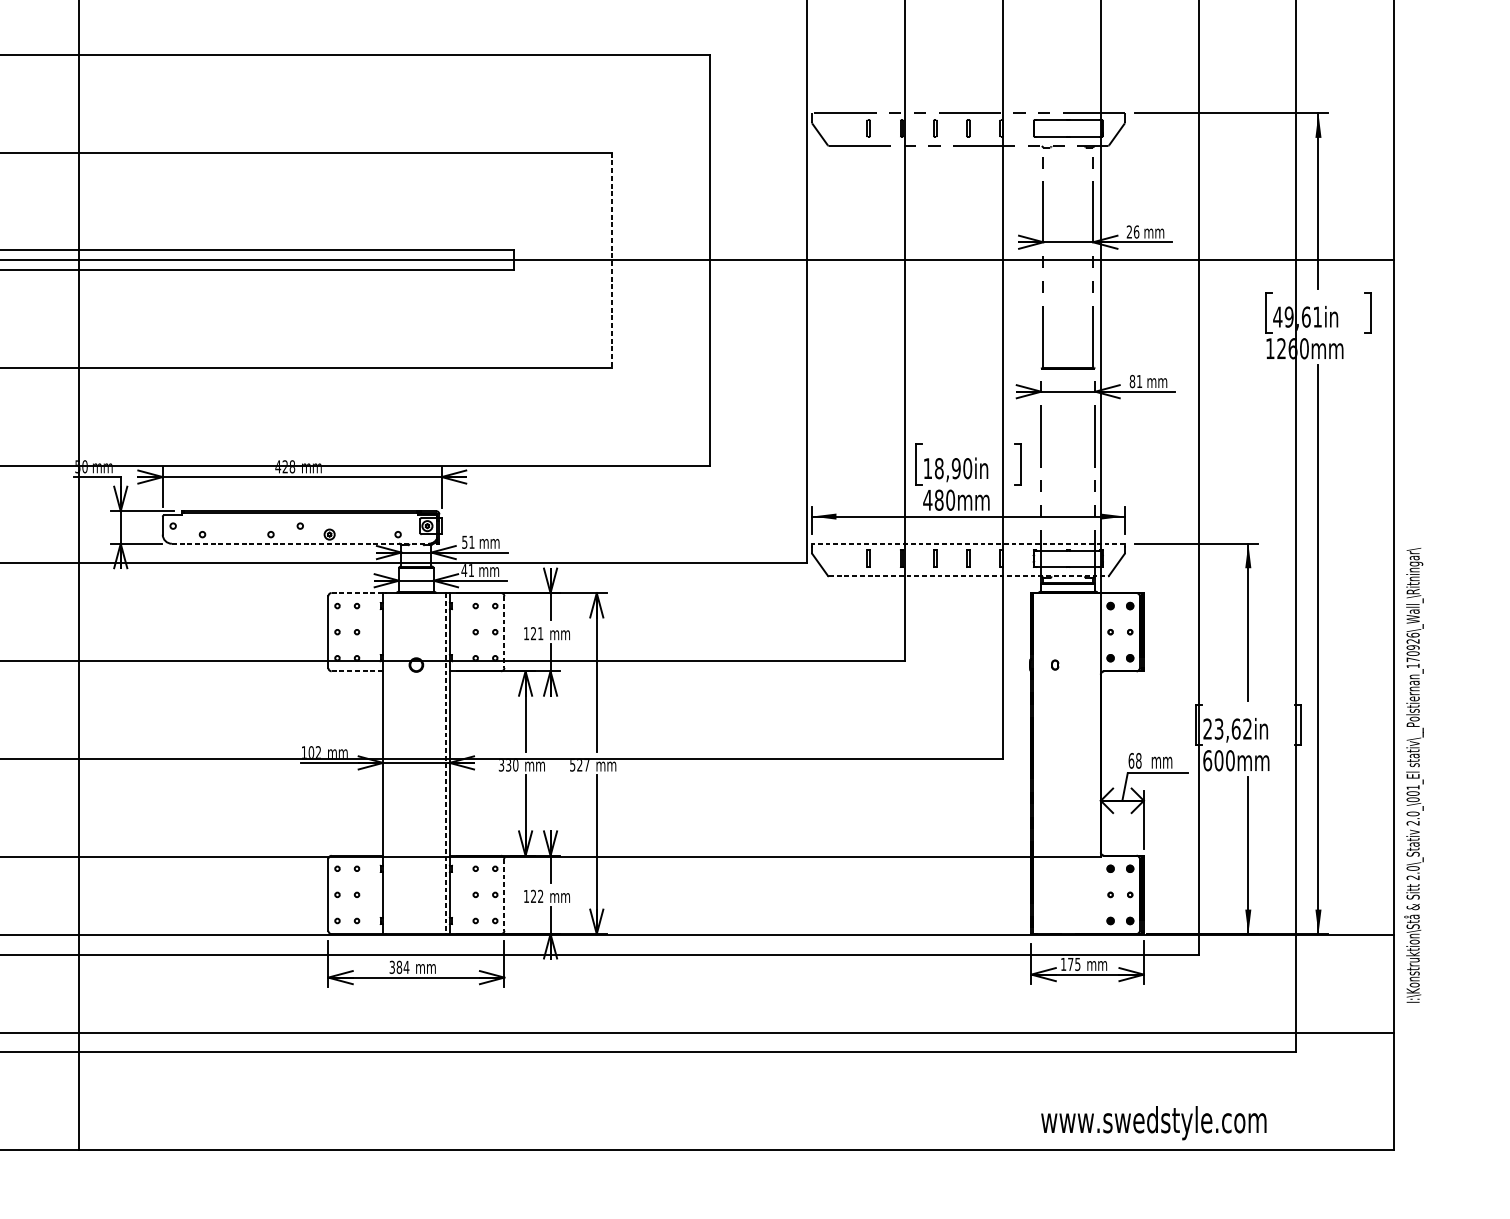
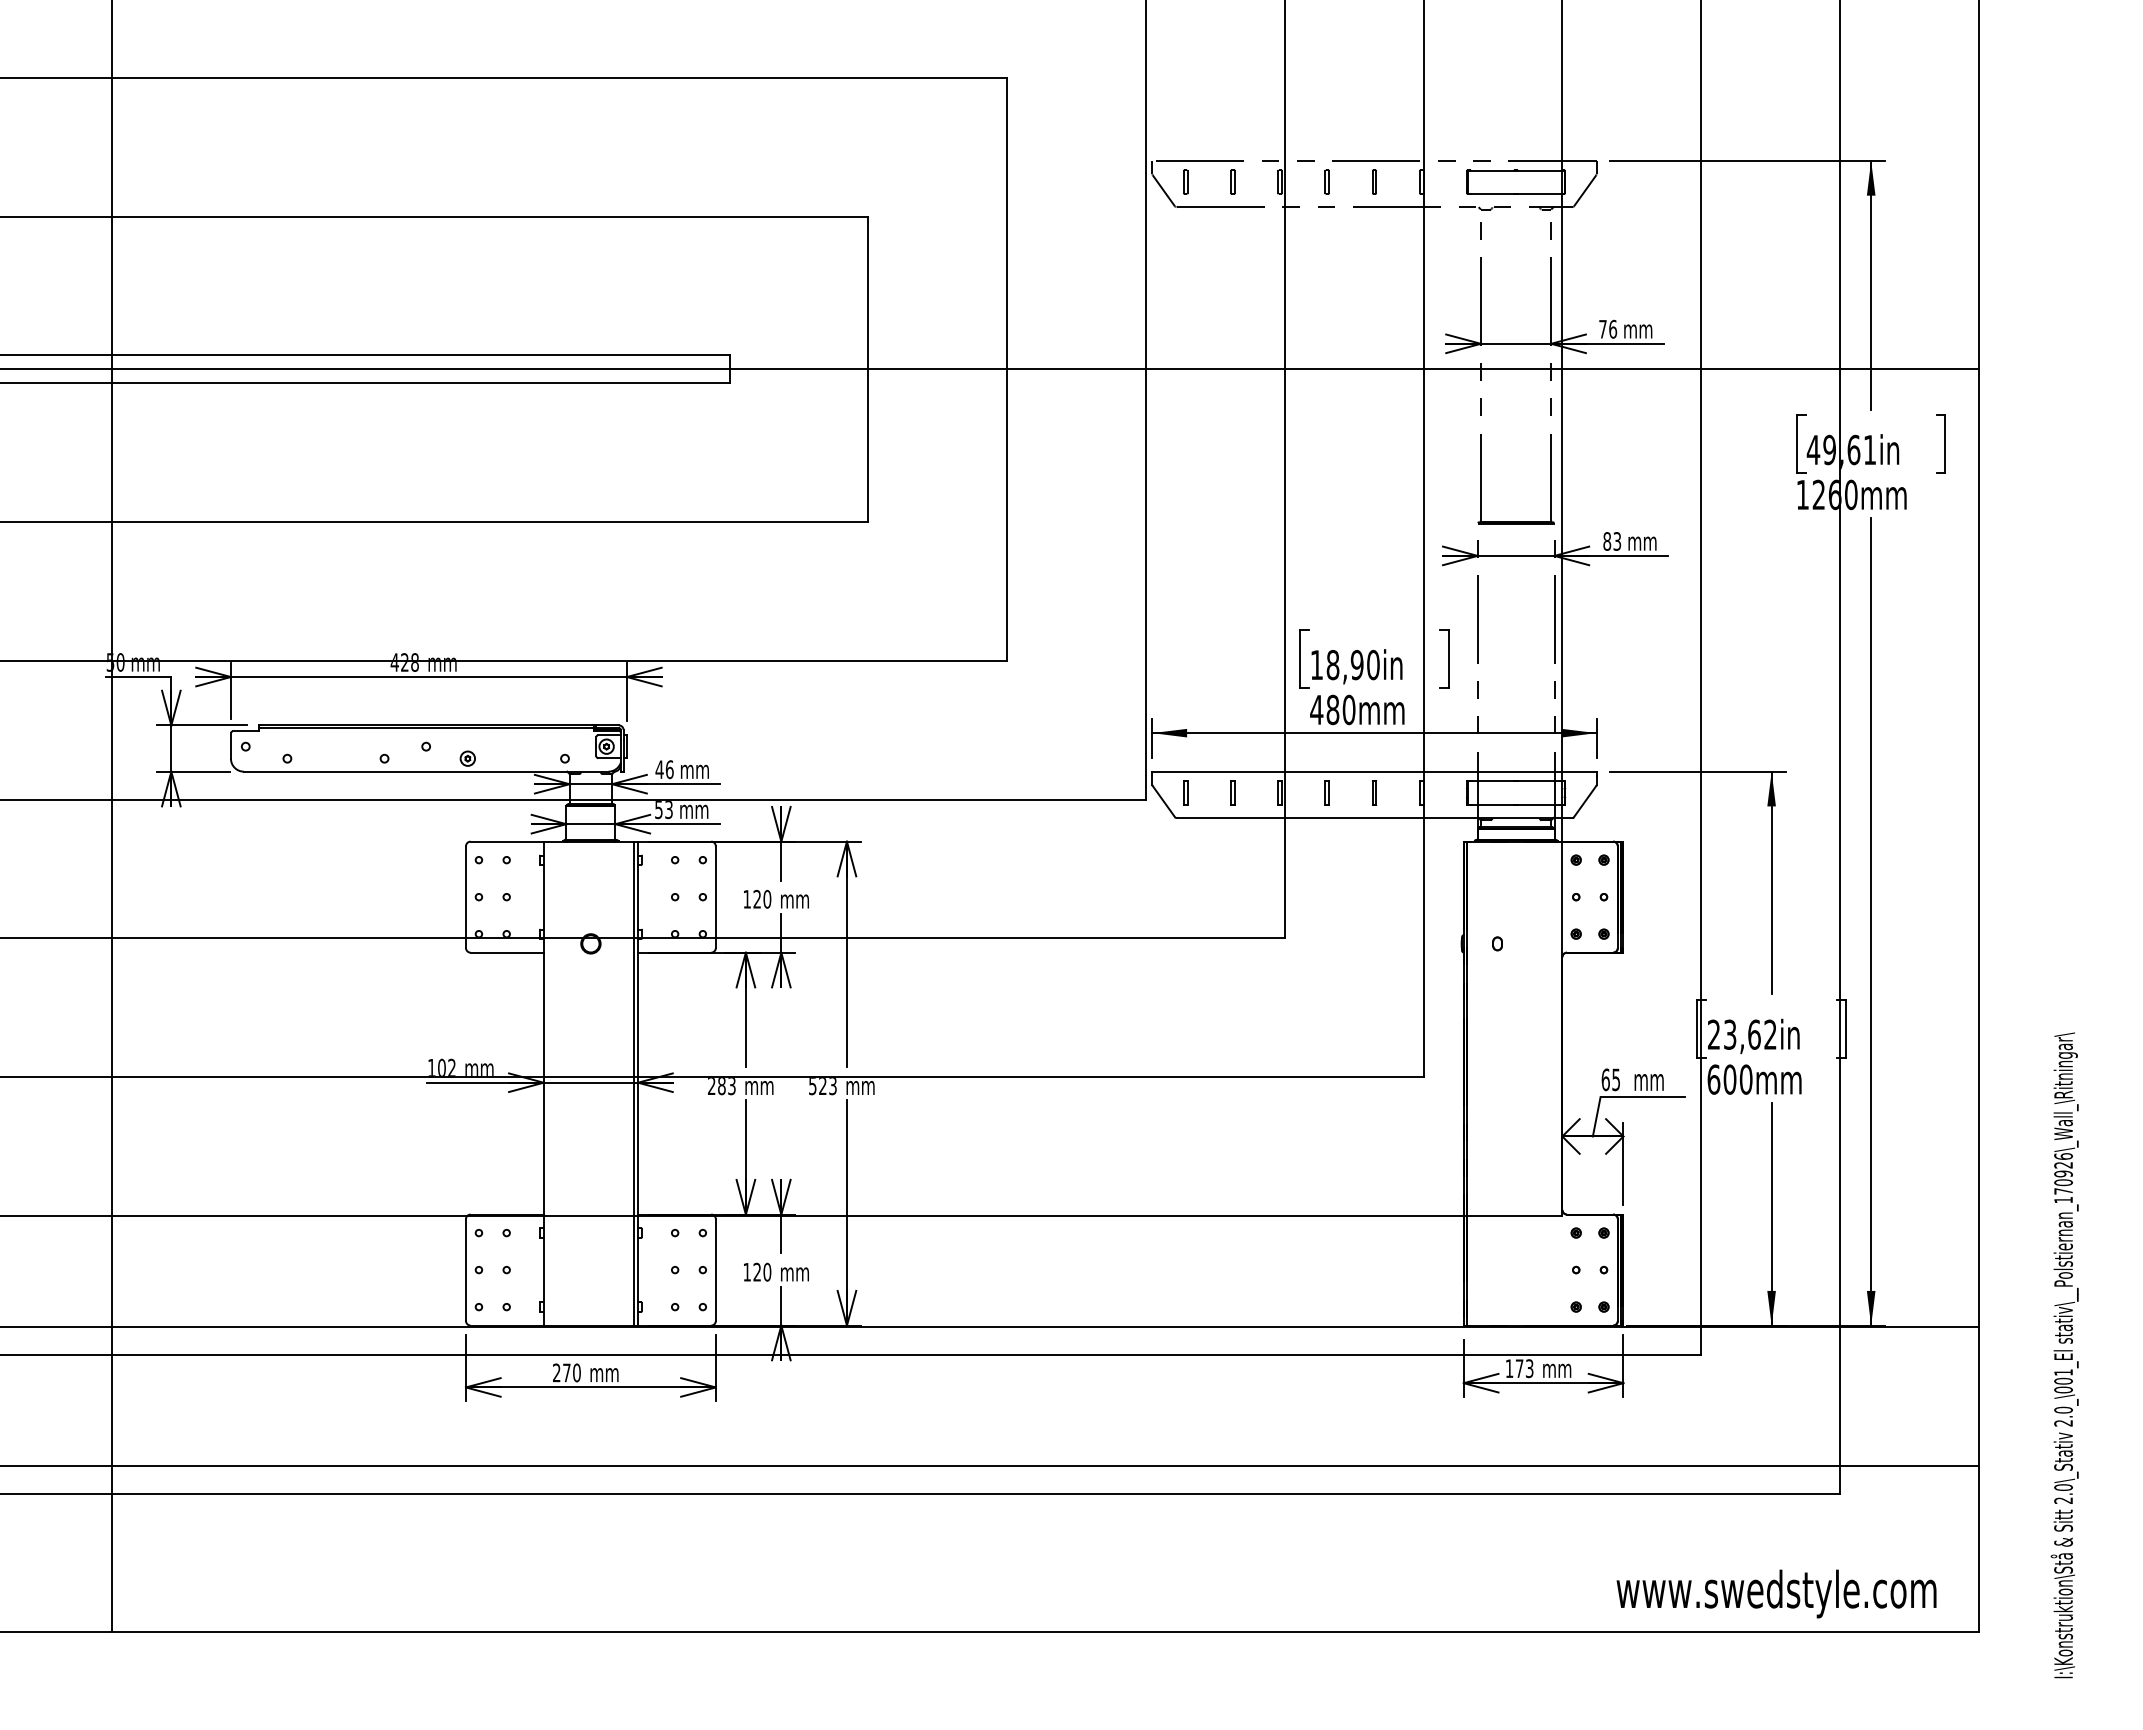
part: (835, 127) -> (1185, 181), added
text: (1129, 231) -> (1602, 328), 26 -> 76
line: (611, 260) -> (868, 369), dashed -> solid
text: (1139, 381) -> (1617, 541), 81 -> 83
text: (468, 542) -> (664, 769), 51 -> 46
line: (300, 543) -> (426, 771), dashed -> solid
line: (968, 543) -> (1374, 771), dashed -> solid
part: (835, 558) -> (1185, 792), added
text: (467, 571) -> (663, 810), 41 -> 53
line: (969, 576) -> (1375, 817), dashed -> solid
line: (357, 592) -> (507, 841), dashed -> solid
line: (504, 632) -> (715, 897), dashed -> solid
text: (540, 633) -> (767, 898), 121 -> 120
line: (357, 671) -> (507, 952), dashed -> solid
text: (1139, 760) -> (1616, 1079), 68 -> 65
line: (446, 763) -> (633, 1083), dashed -> solid
text: (508, 765) -> (721, 1086), 330 -> 283
text: (586, 765) -> (832, 1086), 527 -> 523
text: (1413, 775) -> (2064, 1355), moved
line: (504, 895) -> (715, 1270), dashed -> solid
text: (540, 895) -> (767, 1271), 122 -> 120
text: (1077, 964) -> (1529, 1368), 175 -> 173
text: (399, 967) -> (567, 1372), 384 -> 270
text: (1153, 1122) -> (1776, 1593), moved

